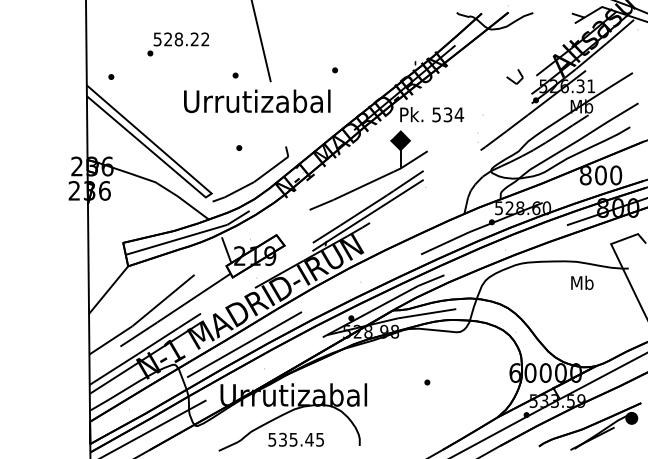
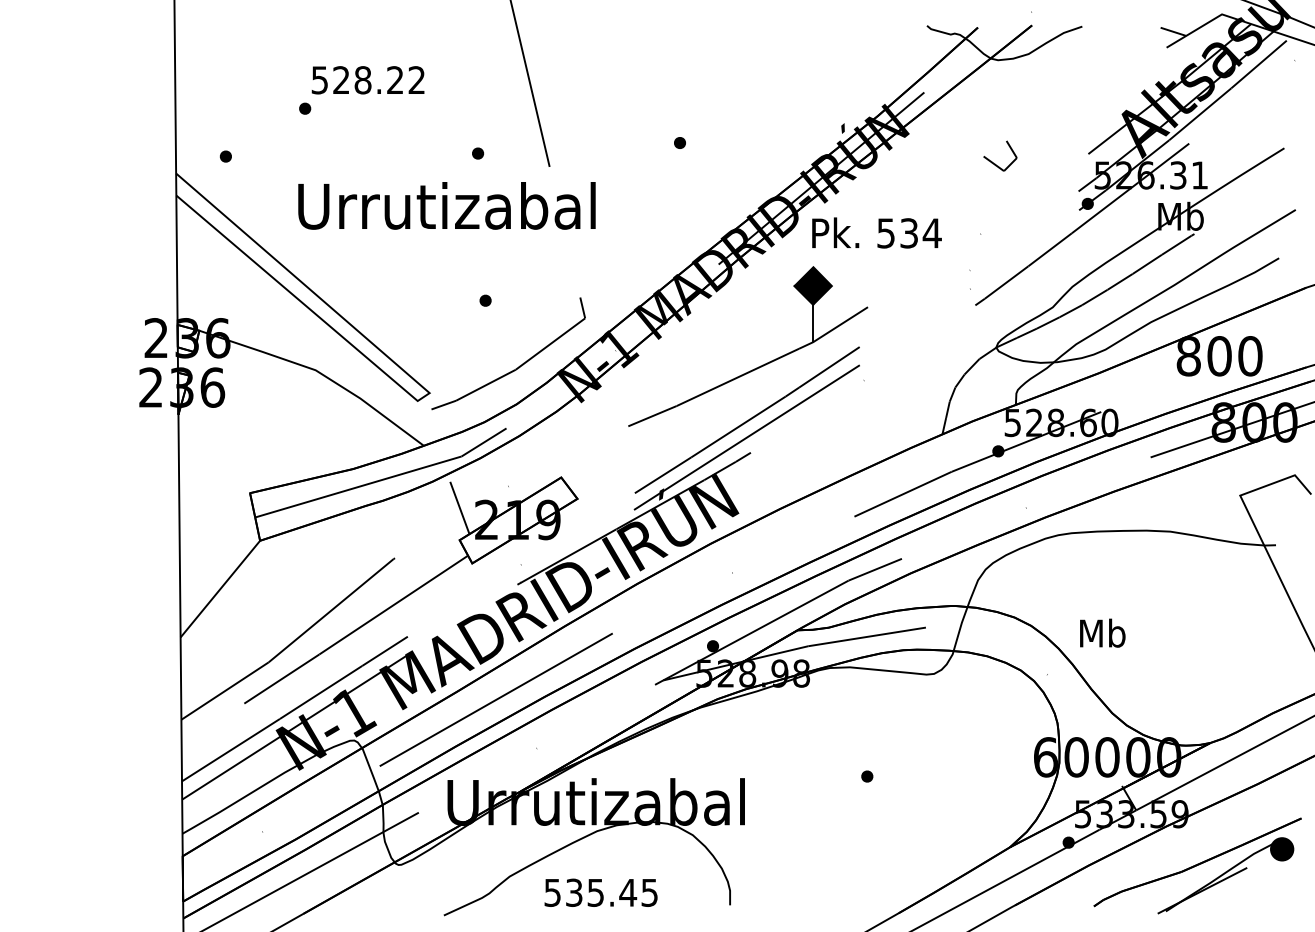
line: (513, 80) -> (997, 163), moved
text: (257, 101) -> (447, 206), moved
text: (582, 282) -> (1102, 632), moved

